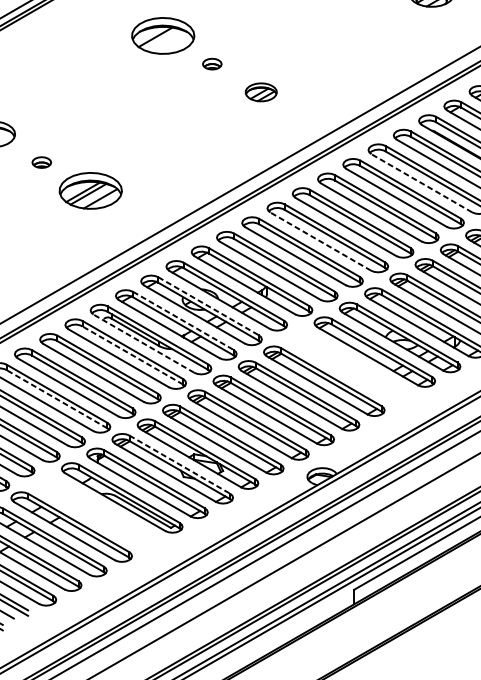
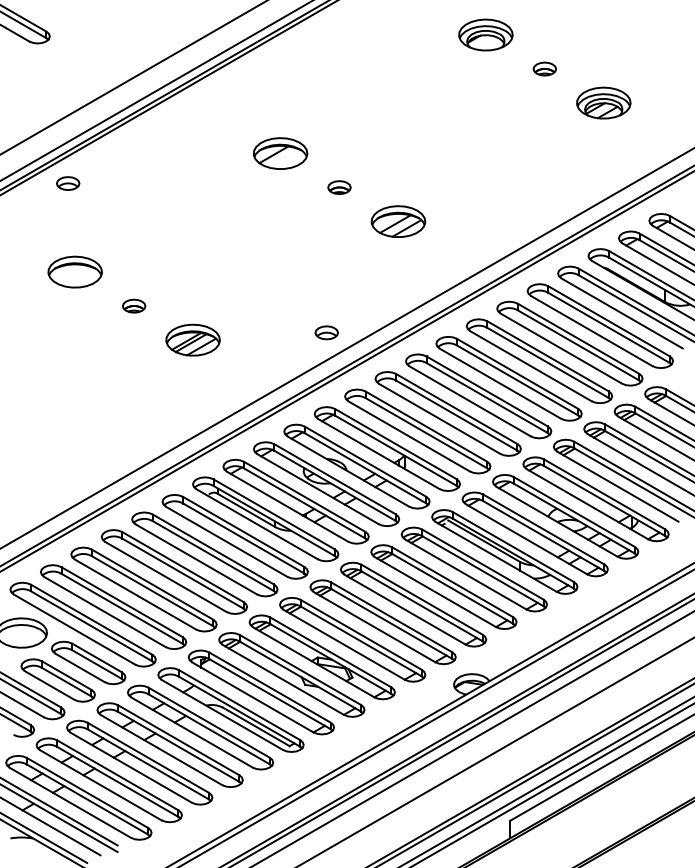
part: (163, 35) -> (280, 153), size x0.71
part: (261, 92) -> (398, 221), size x1.43
line: (421, 183) -> (591, 331), dashed -> solid
part: (201, 184) -> (326, 332), added
part: (90, 190) -> (192, 339), size x0.71
line: (321, 241) -> (470, 401), dashed -> solid
line: (208, 306) -> (335, 479), dashed -> solid
line: (183, 320) -> (304, 496), dashed -> solid
line: (144, 343) -> (257, 524), dashed -> solid
line: (132, 355) -> (243, 538), dashed -> solid
part: (349, 366) -> (504, 551), added
line: (57, 399) -> (152, 591), dashed -> solid
line: (179, 464) -> (300, 669), dashed -> solid
part: (96, 512) -> (200, 727), added

